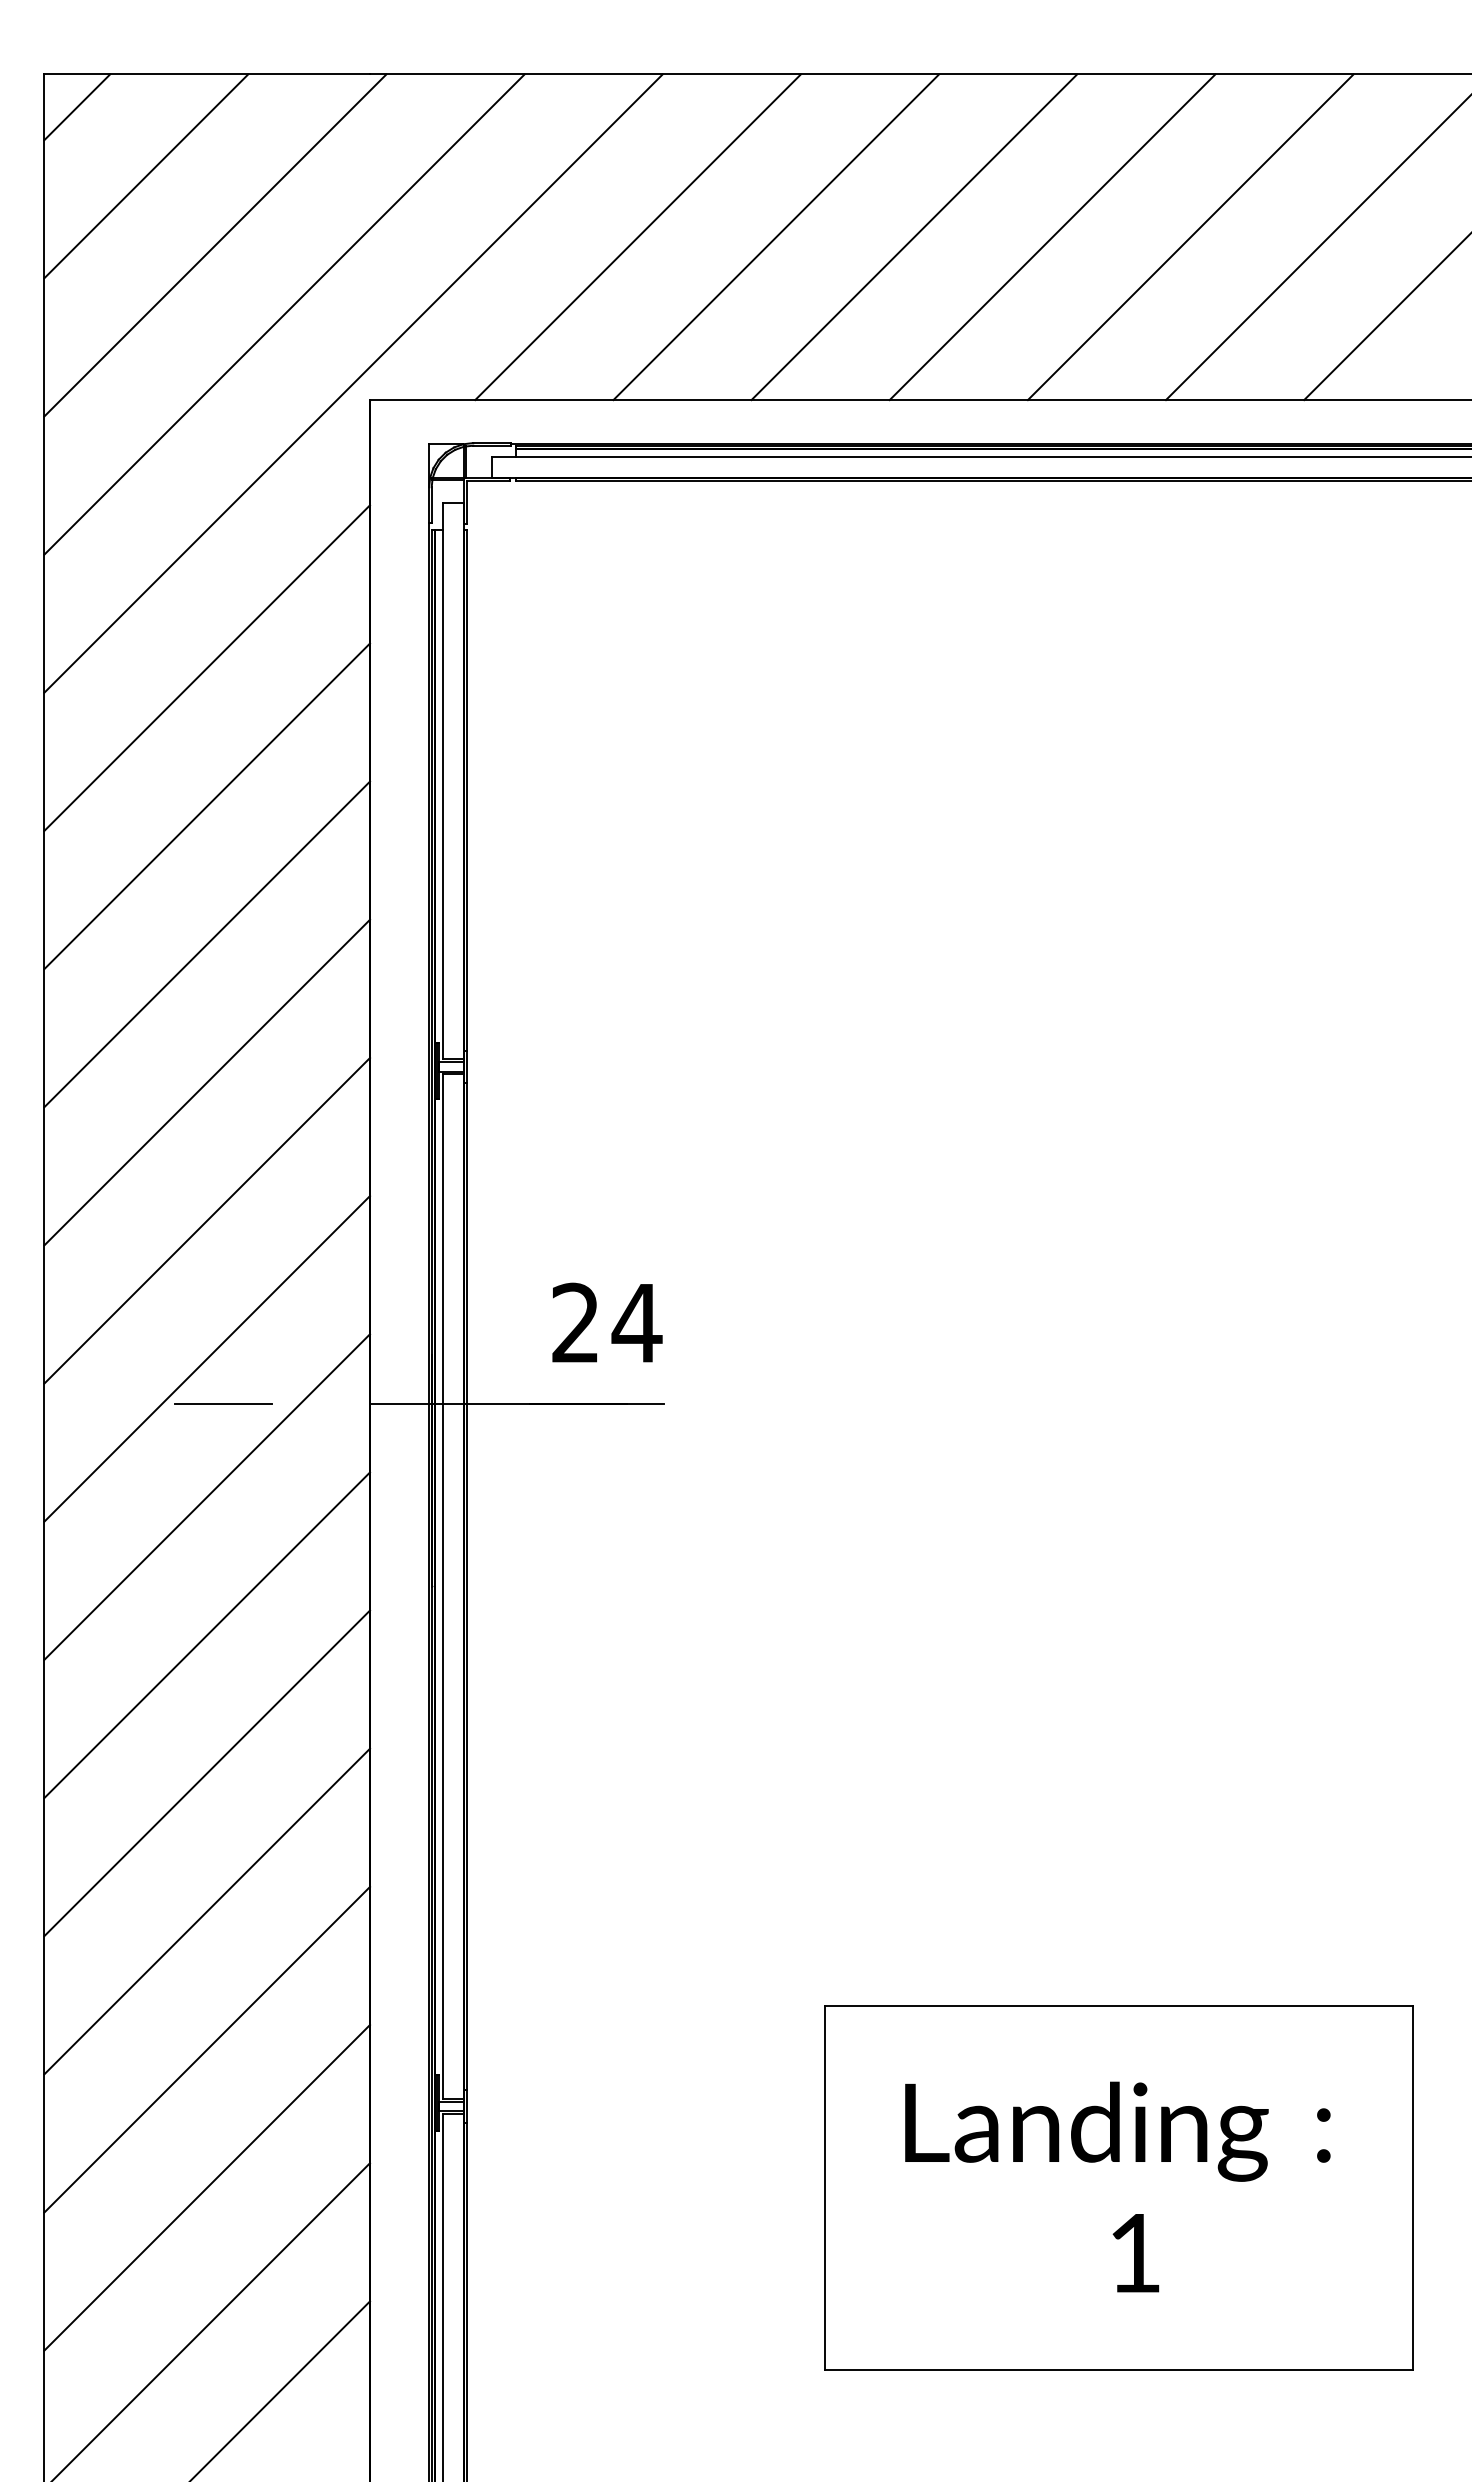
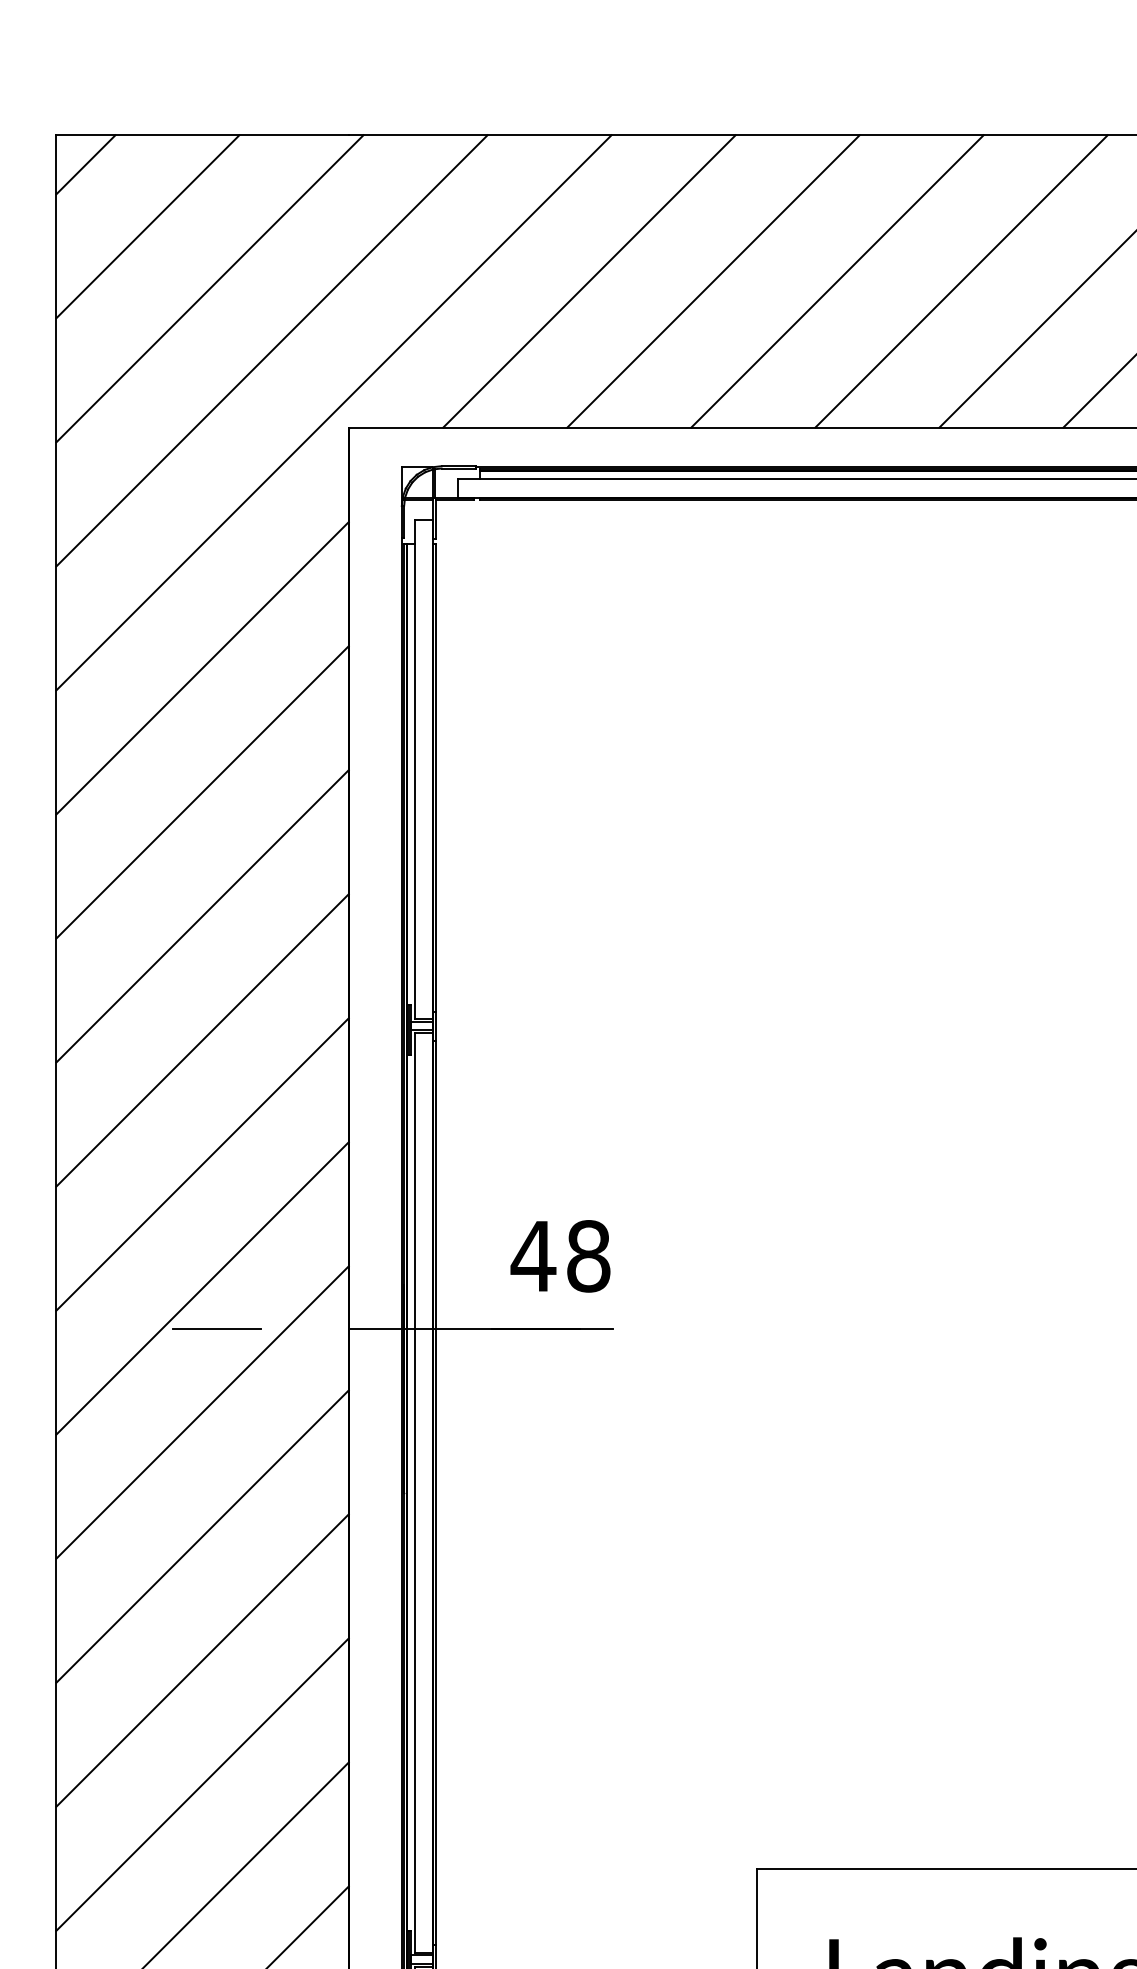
text: (606, 1322) -> (561, 1255), 24 -> 48

